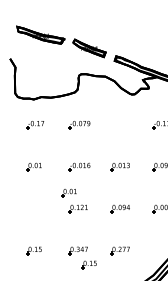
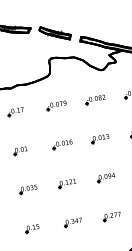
part: (120, 125) -> (94, 100), added
part: (68, 192) -> (55, 169), removed
part: (35, 208) -> (27, 189), added
part: (88, 264) -> (84, 233), removed

